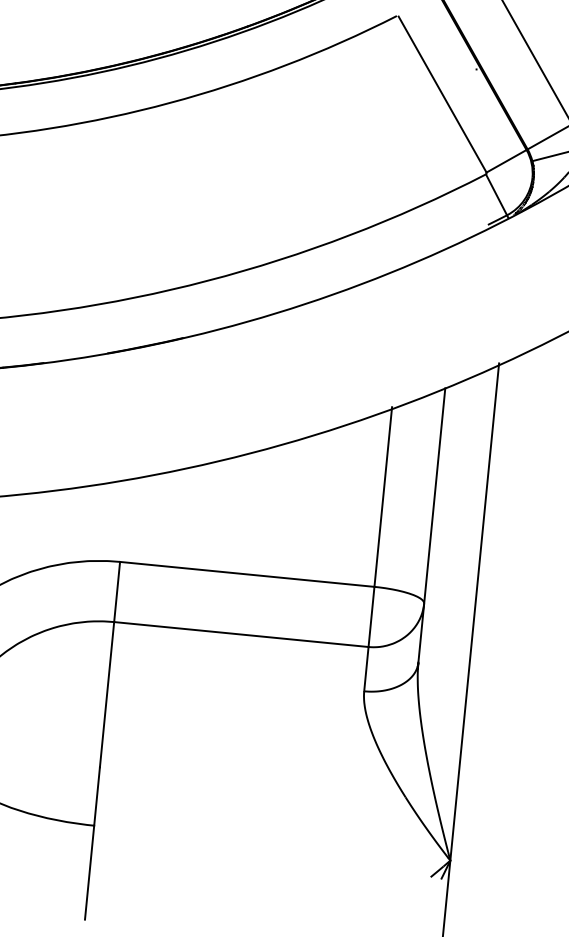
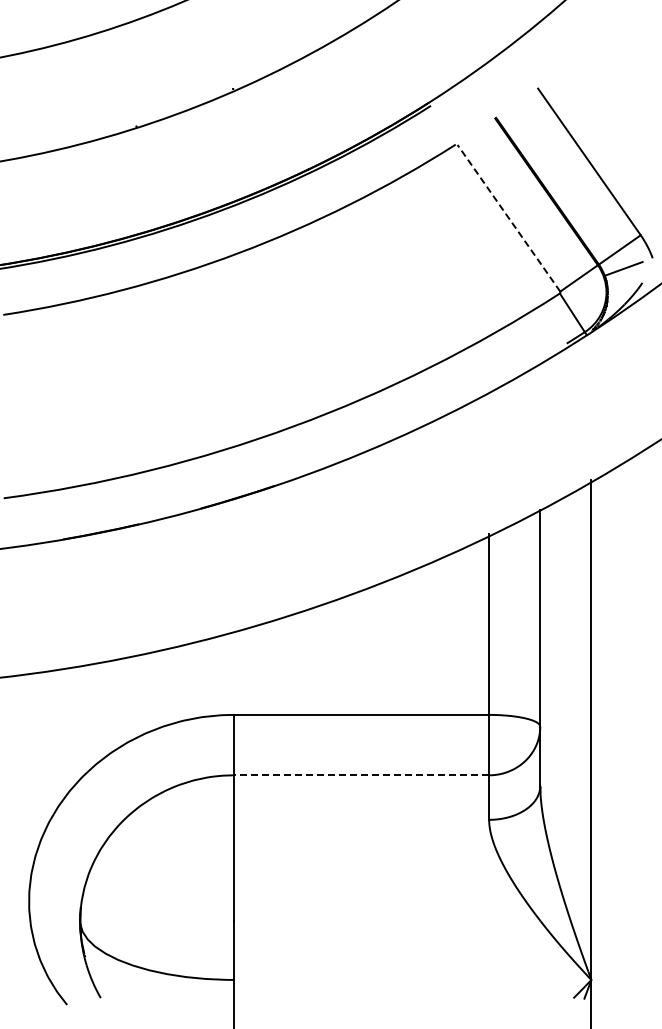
line: (442, 94) -> (508, 218), solid -> dashed
line: (241, 634) -> (361, 775), solid -> dashed

